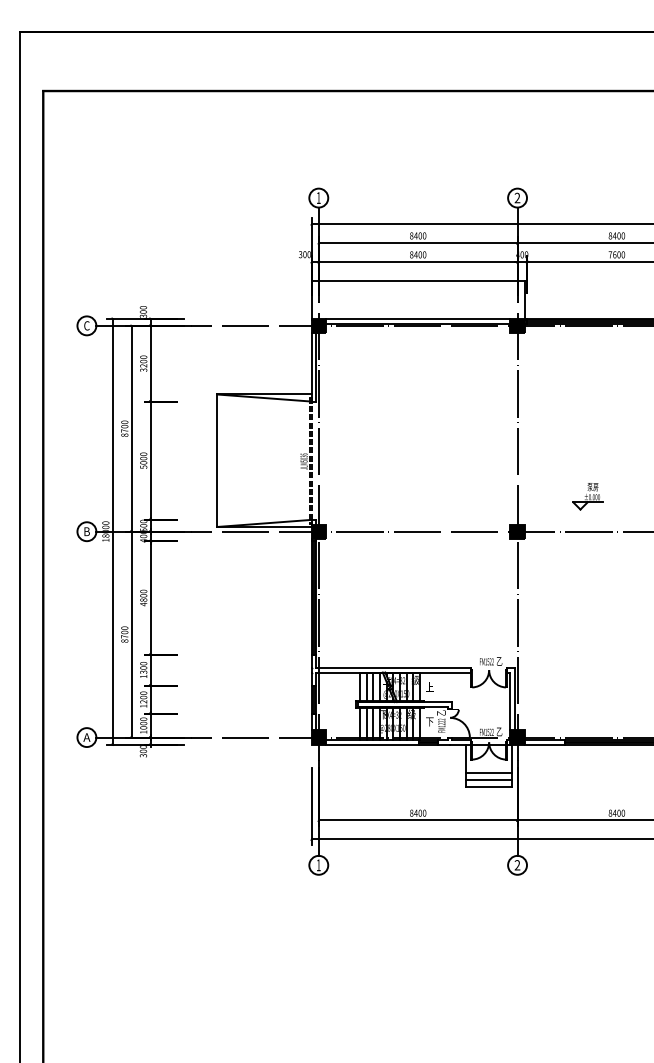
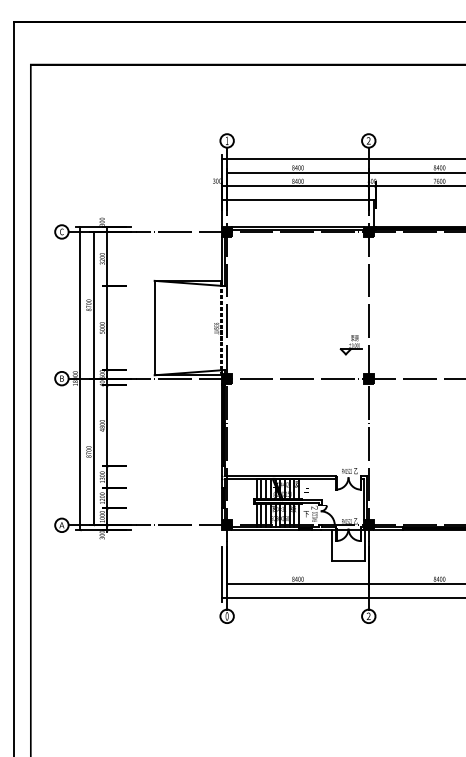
part: (587, 496) -> (350, 345), moved
line: (489, 773) -> (348, 550), removed
line: (489, 780) -> (348, 555), removed
text: (318, 865) -> (226, 616), 1 -> 0

